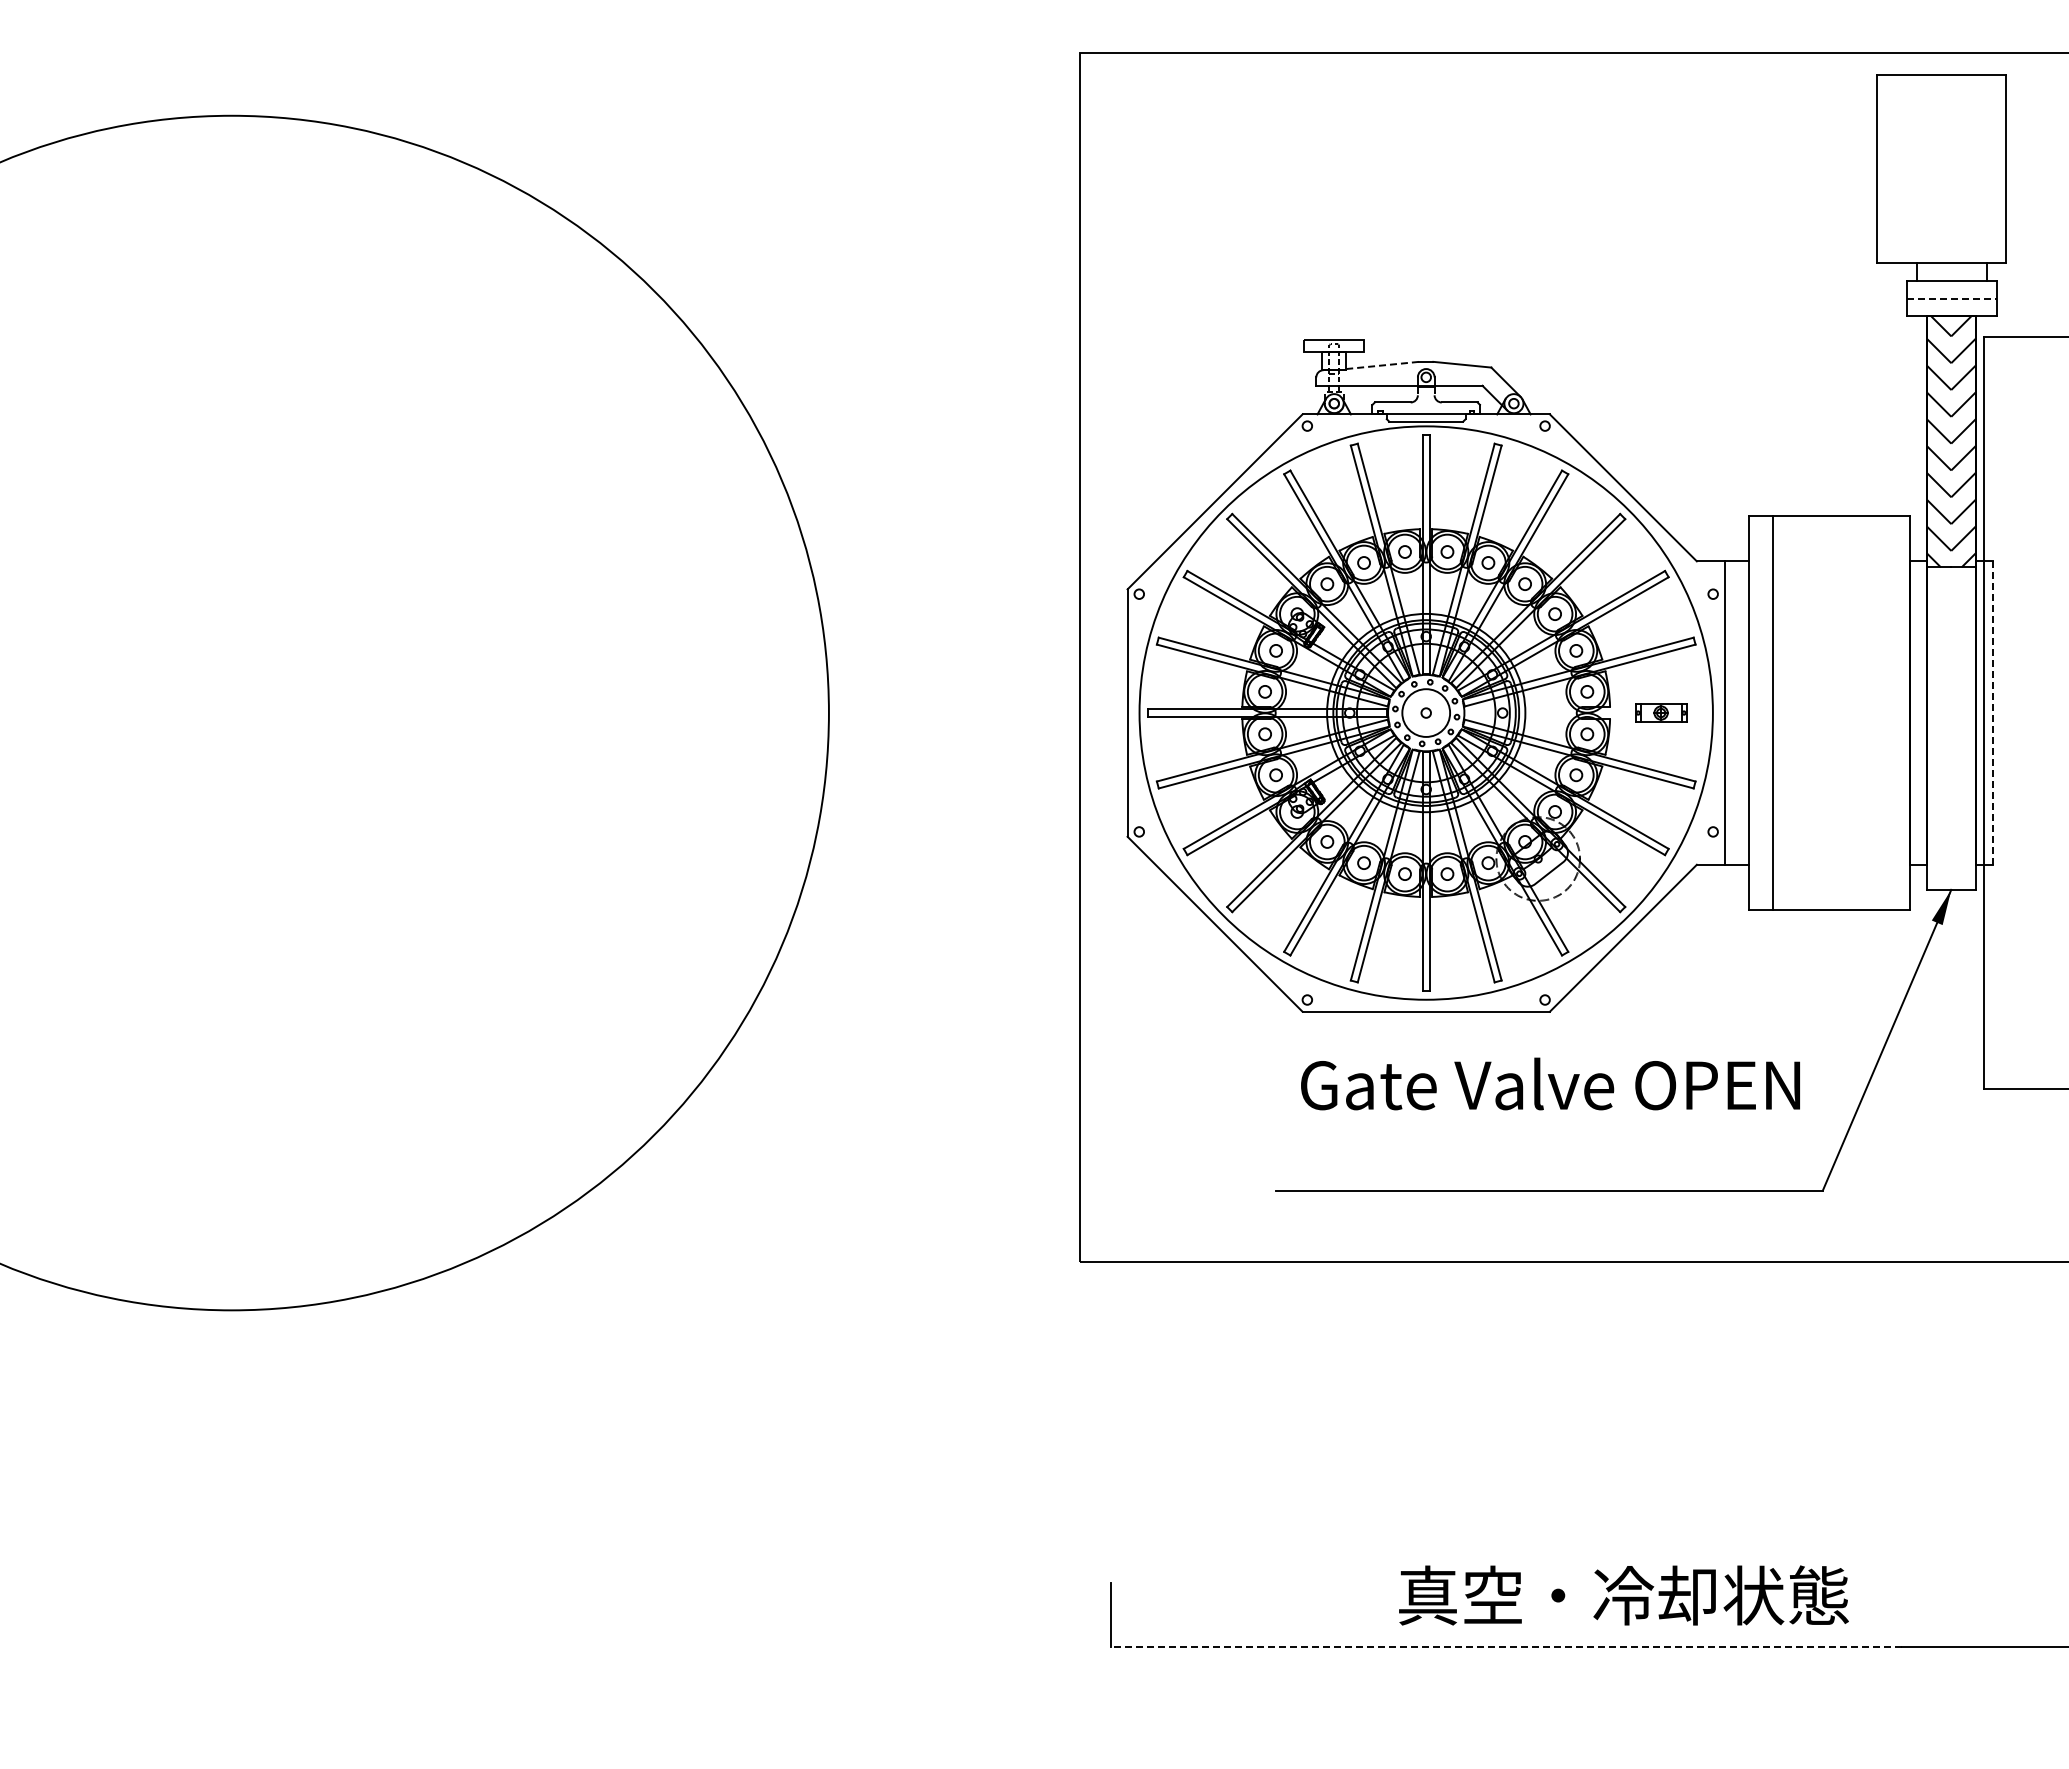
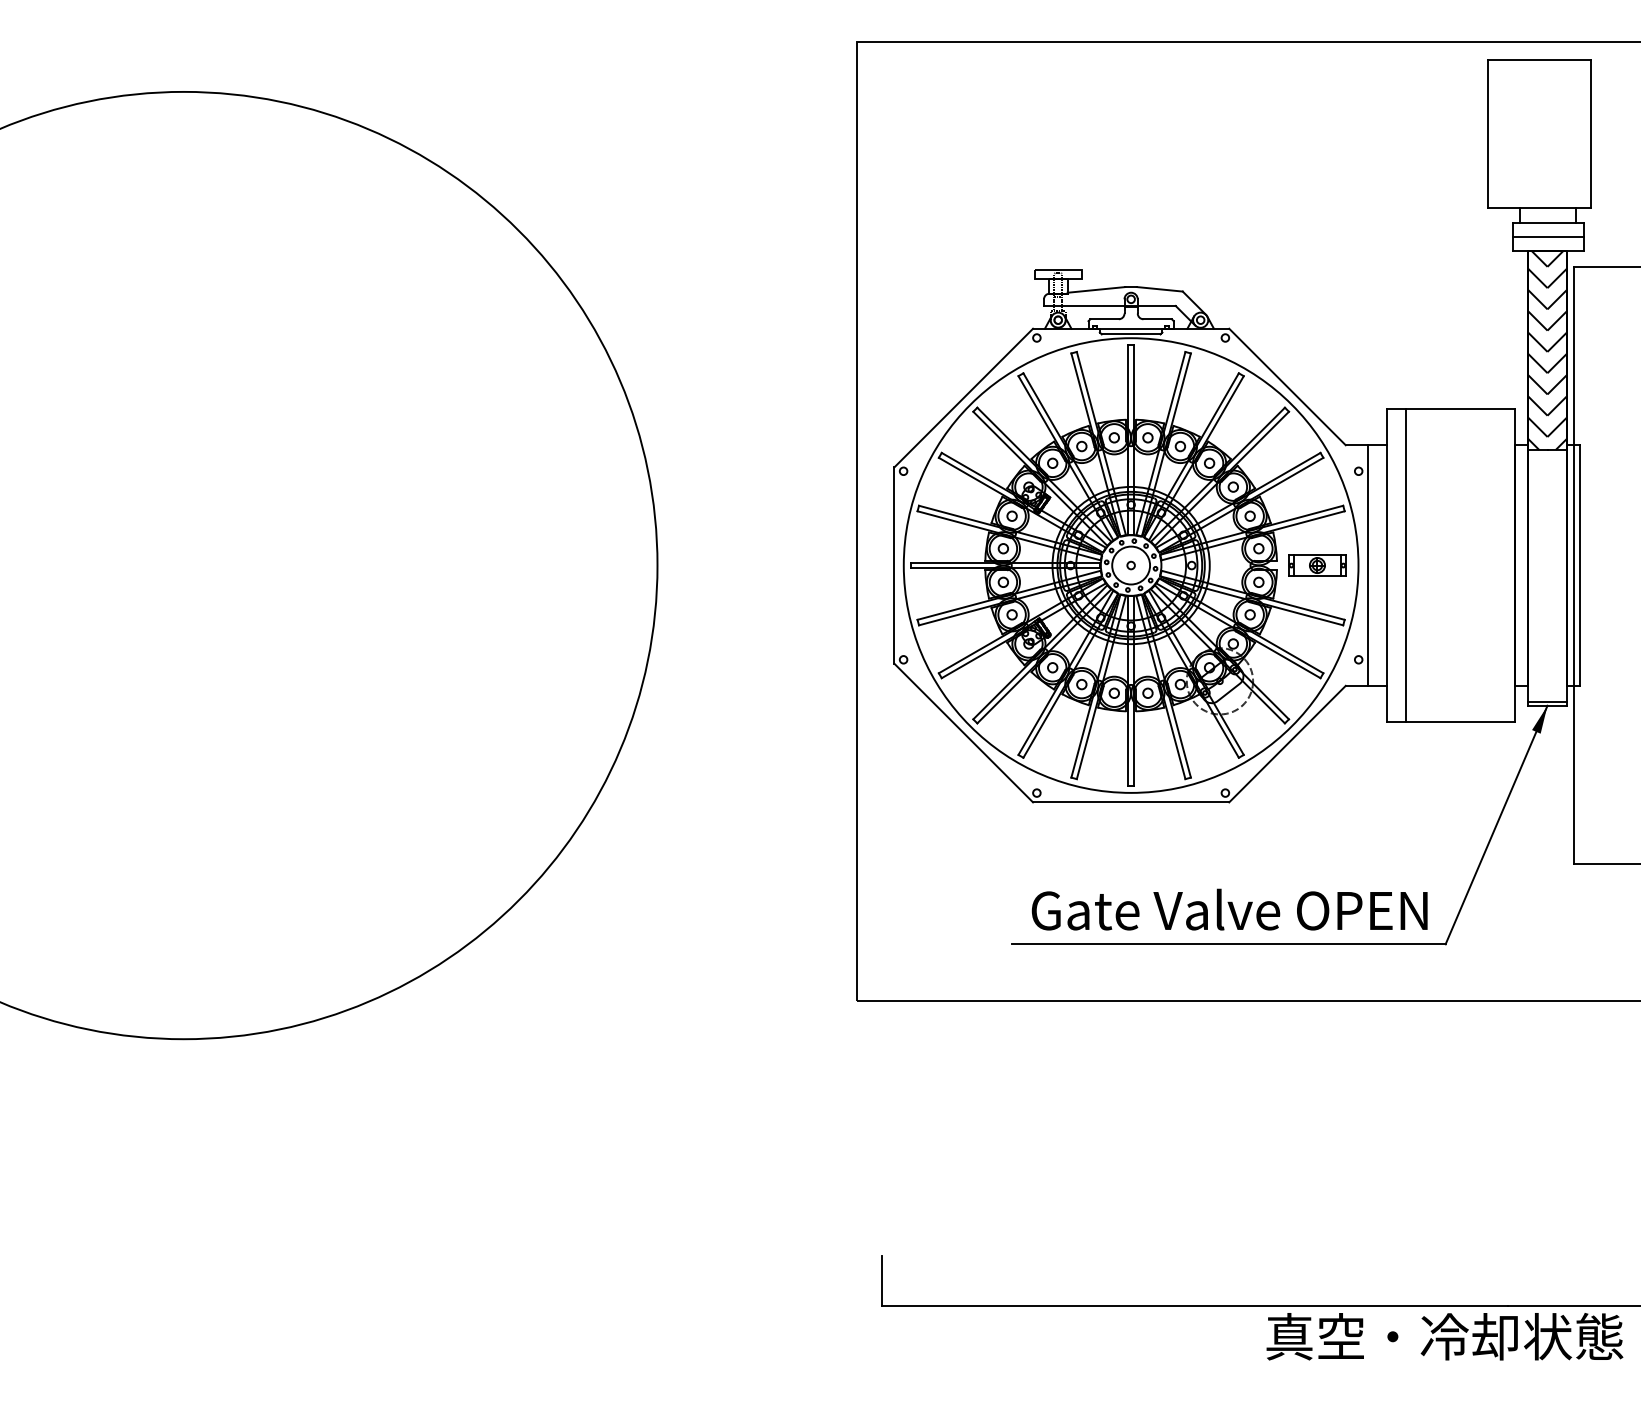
line: (1951, 298) -> (1547, 236), dashed -> solid
line: (1382, 365) -> (1096, 289), dashed -> solid
part: (1660, 712) -> (1316, 565), size x1.43
line: (1992, 713) -> (1580, 565), dashed -> solid
line: (1950, 885) -> (1546, 702), added
text: (1550, 1083) -> (1229, 909), moved
text: (1623, 1595) -> (1444, 1336), moved
line: (1506, 1646) -> (1194, 1305), dashed -> solid

